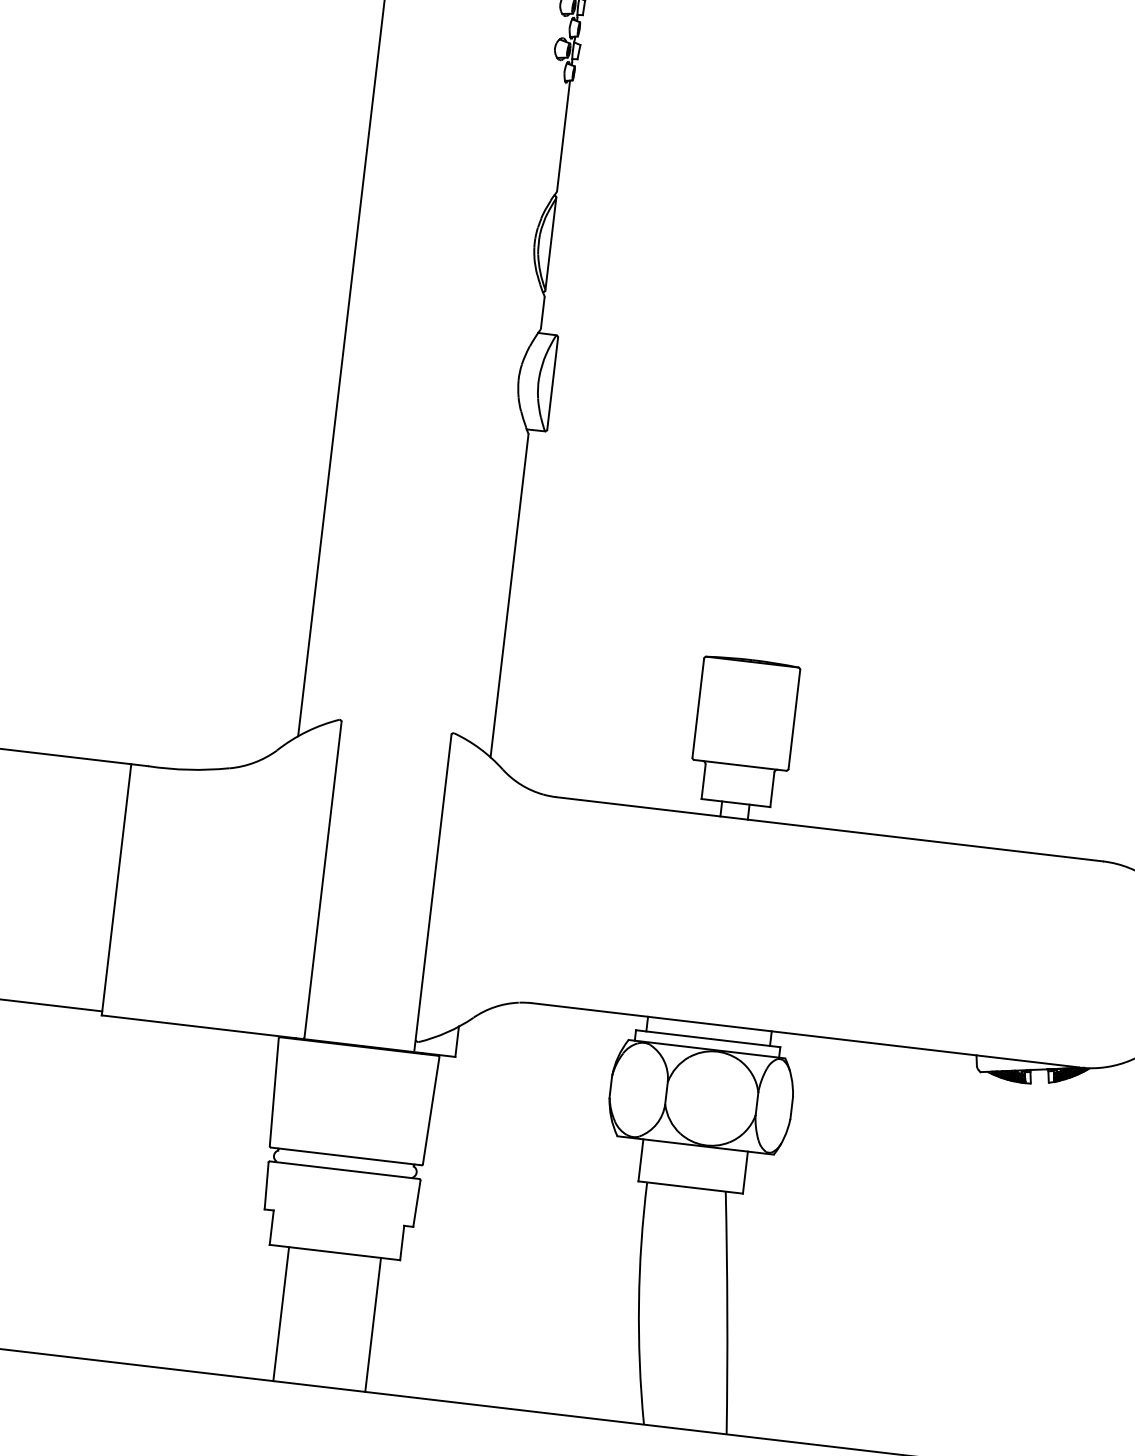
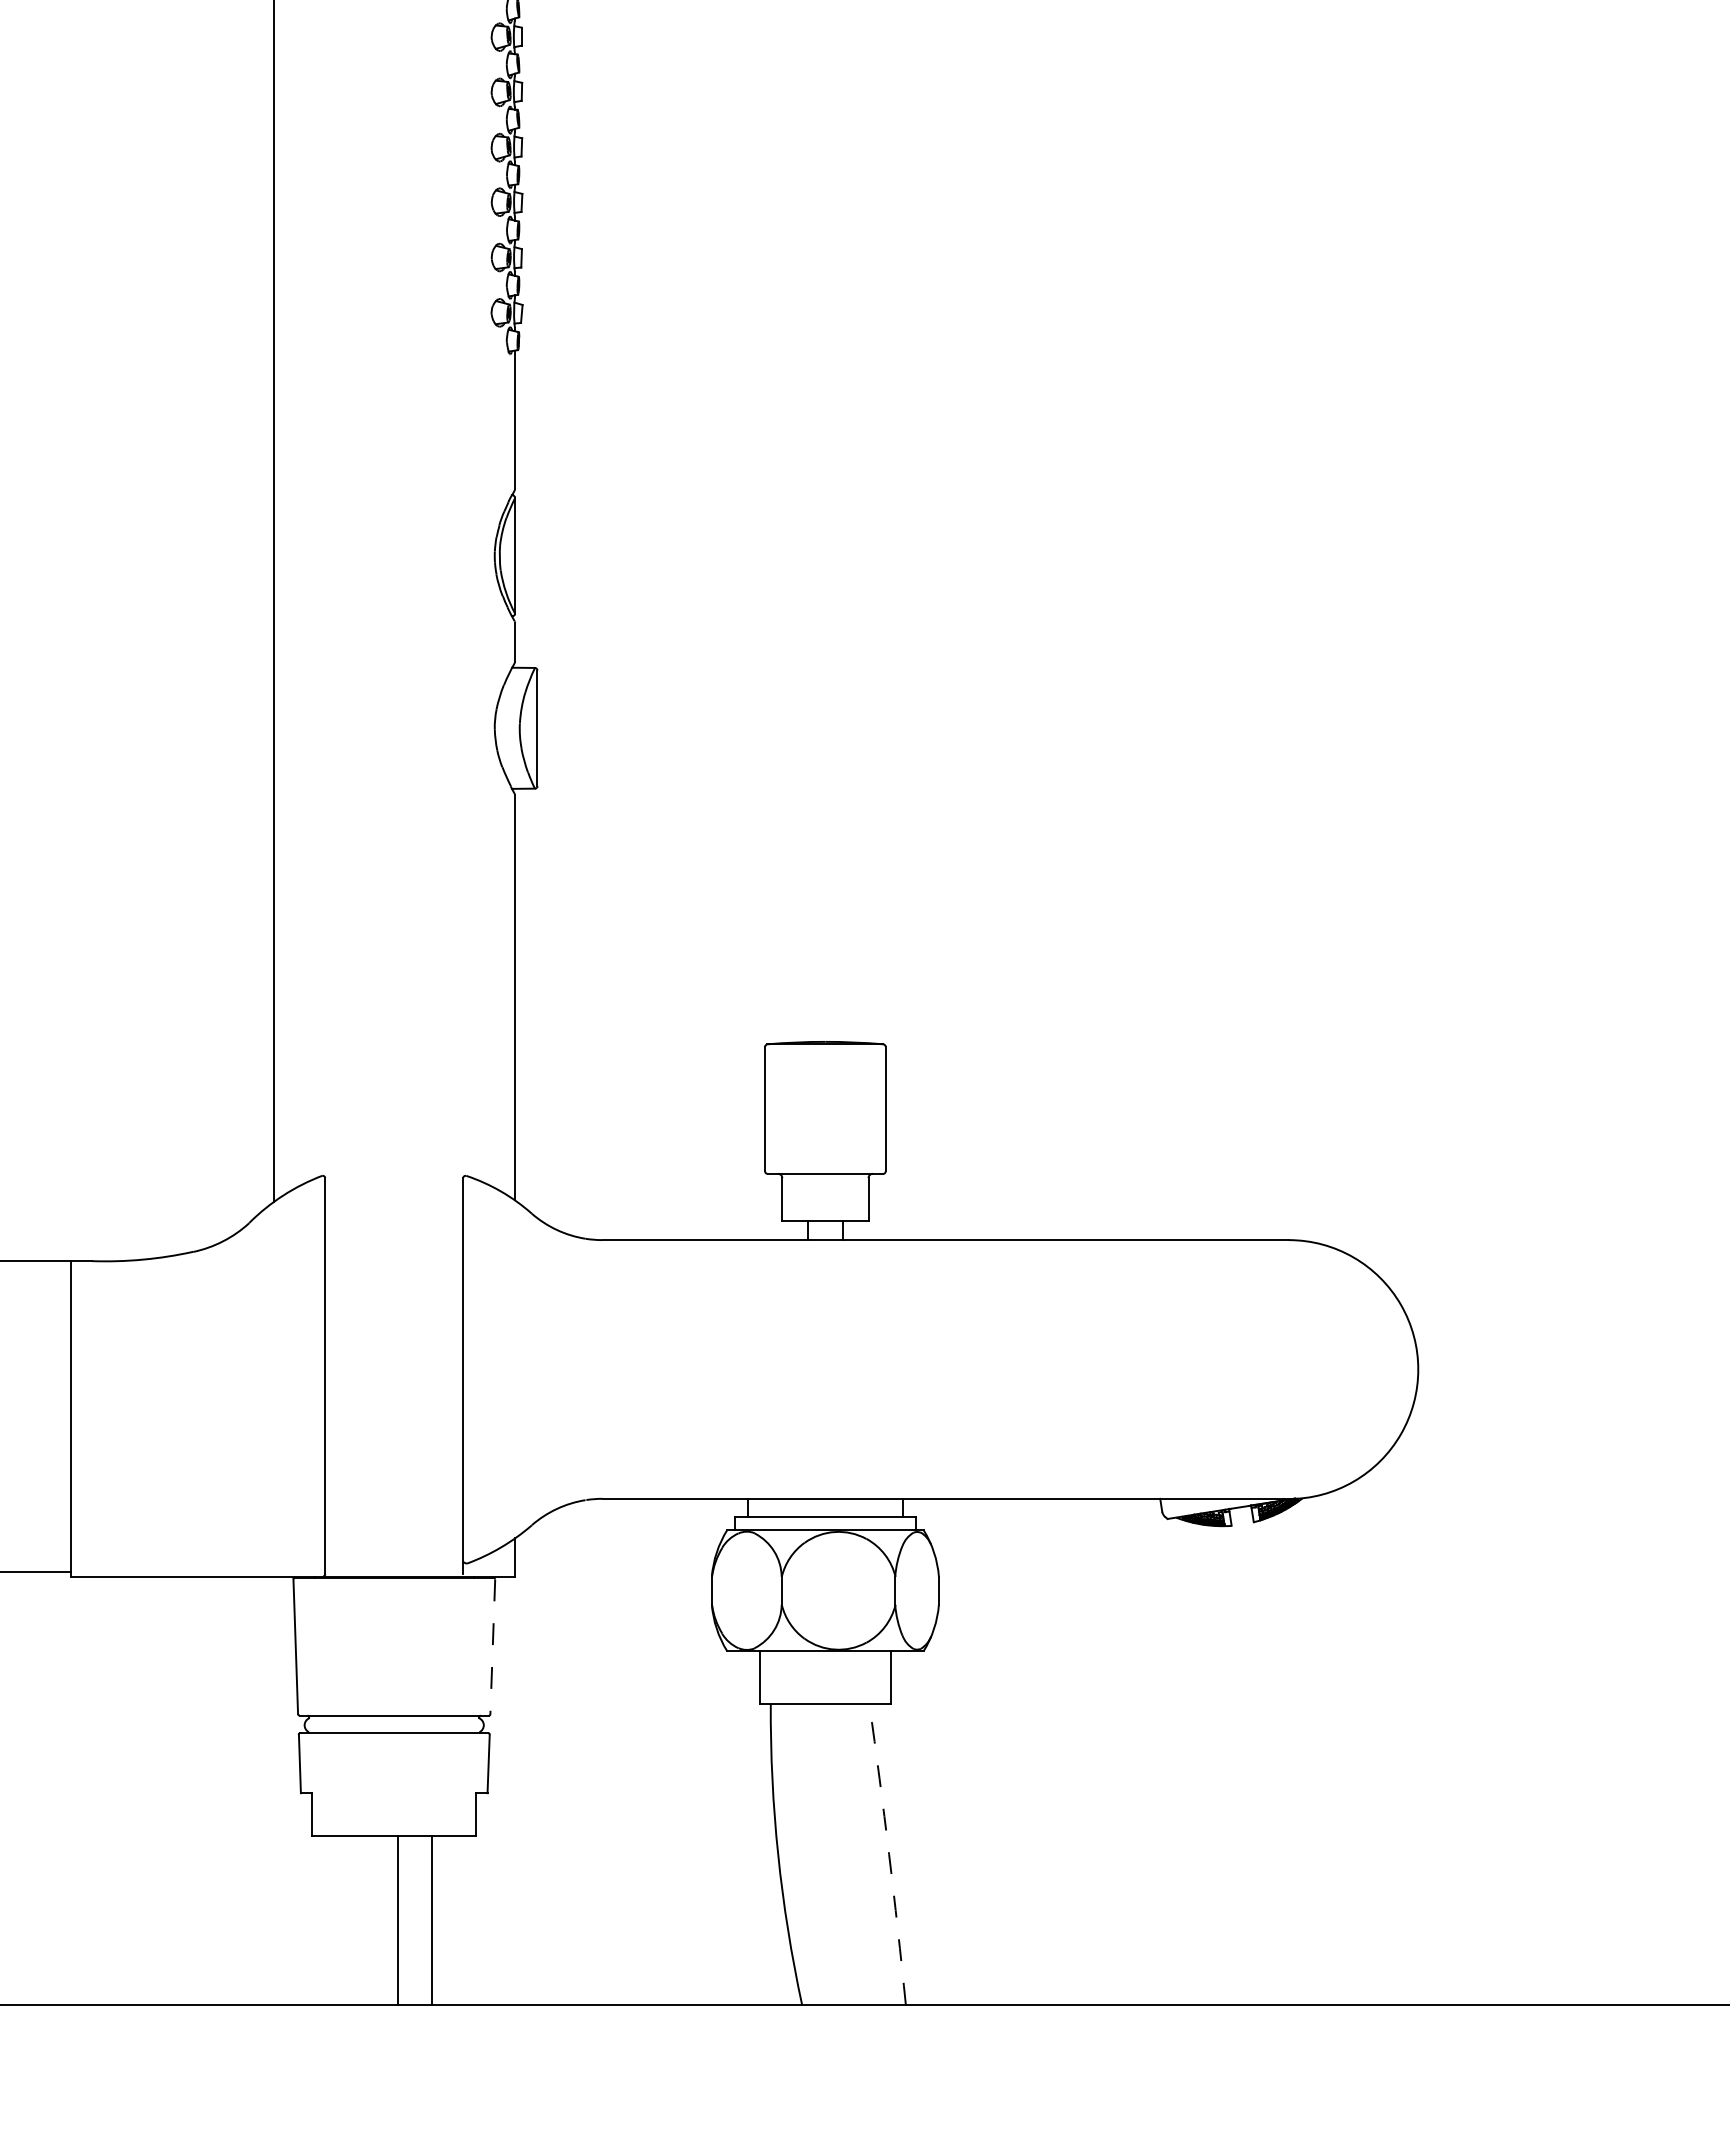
line: (430, 1111) -> (492, 1647), solid -> dashed
arc: (727, 1313) -> (889, 1854), solid -> dashed
line: (281, 1314) -> (431, 1920), moved
line: (373, 1324) -> (398, 1920), moved

